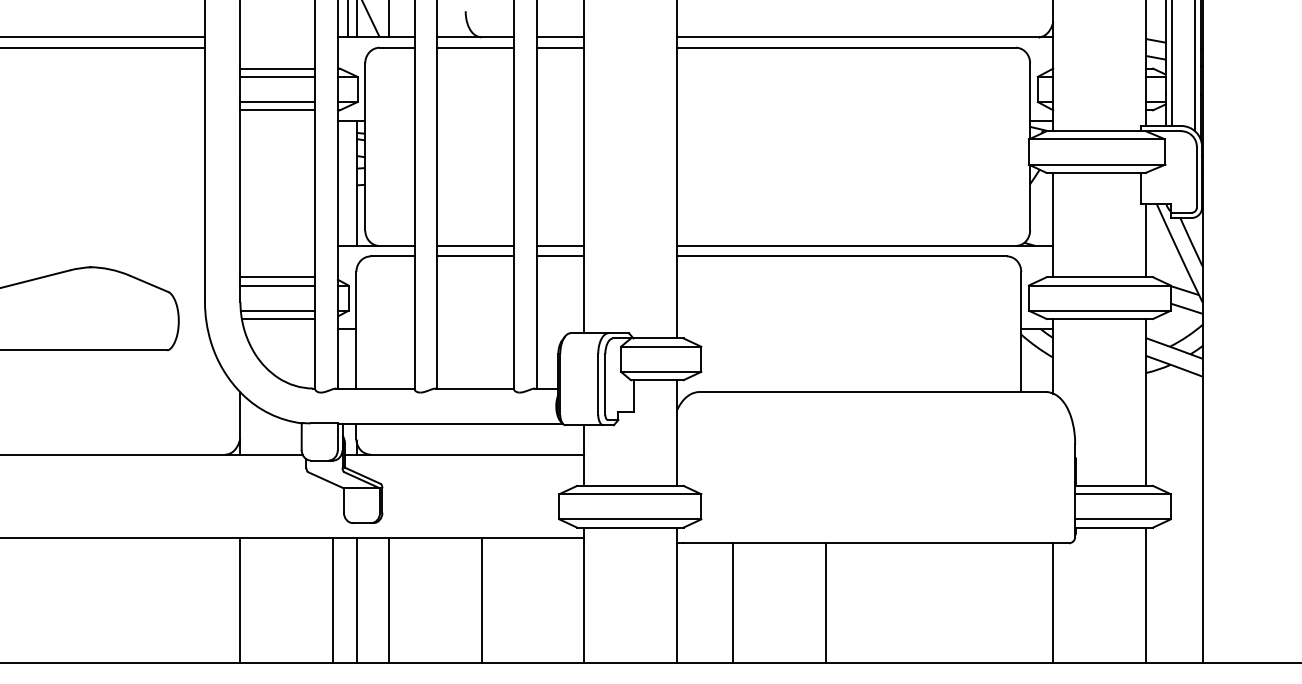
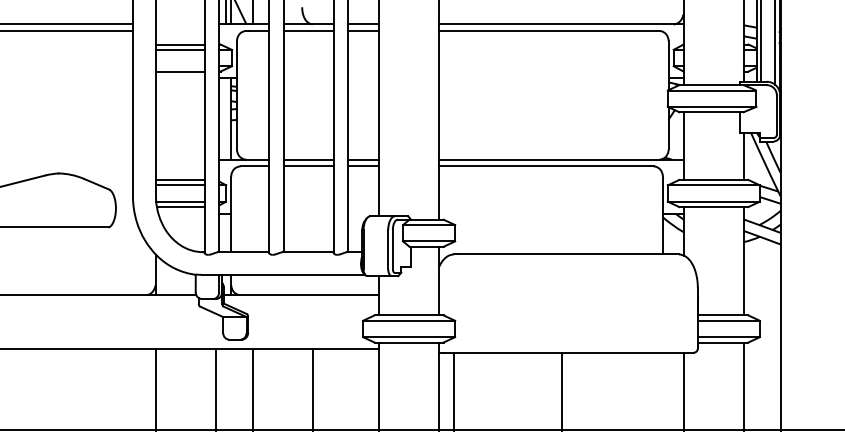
line: (276, 102) -> (179, 66), removed
line: (356, 600) -> (231, 389), removed
line: (732, 603) -> (453, 391), moved
line: (826, 603) -> (562, 391), moved

